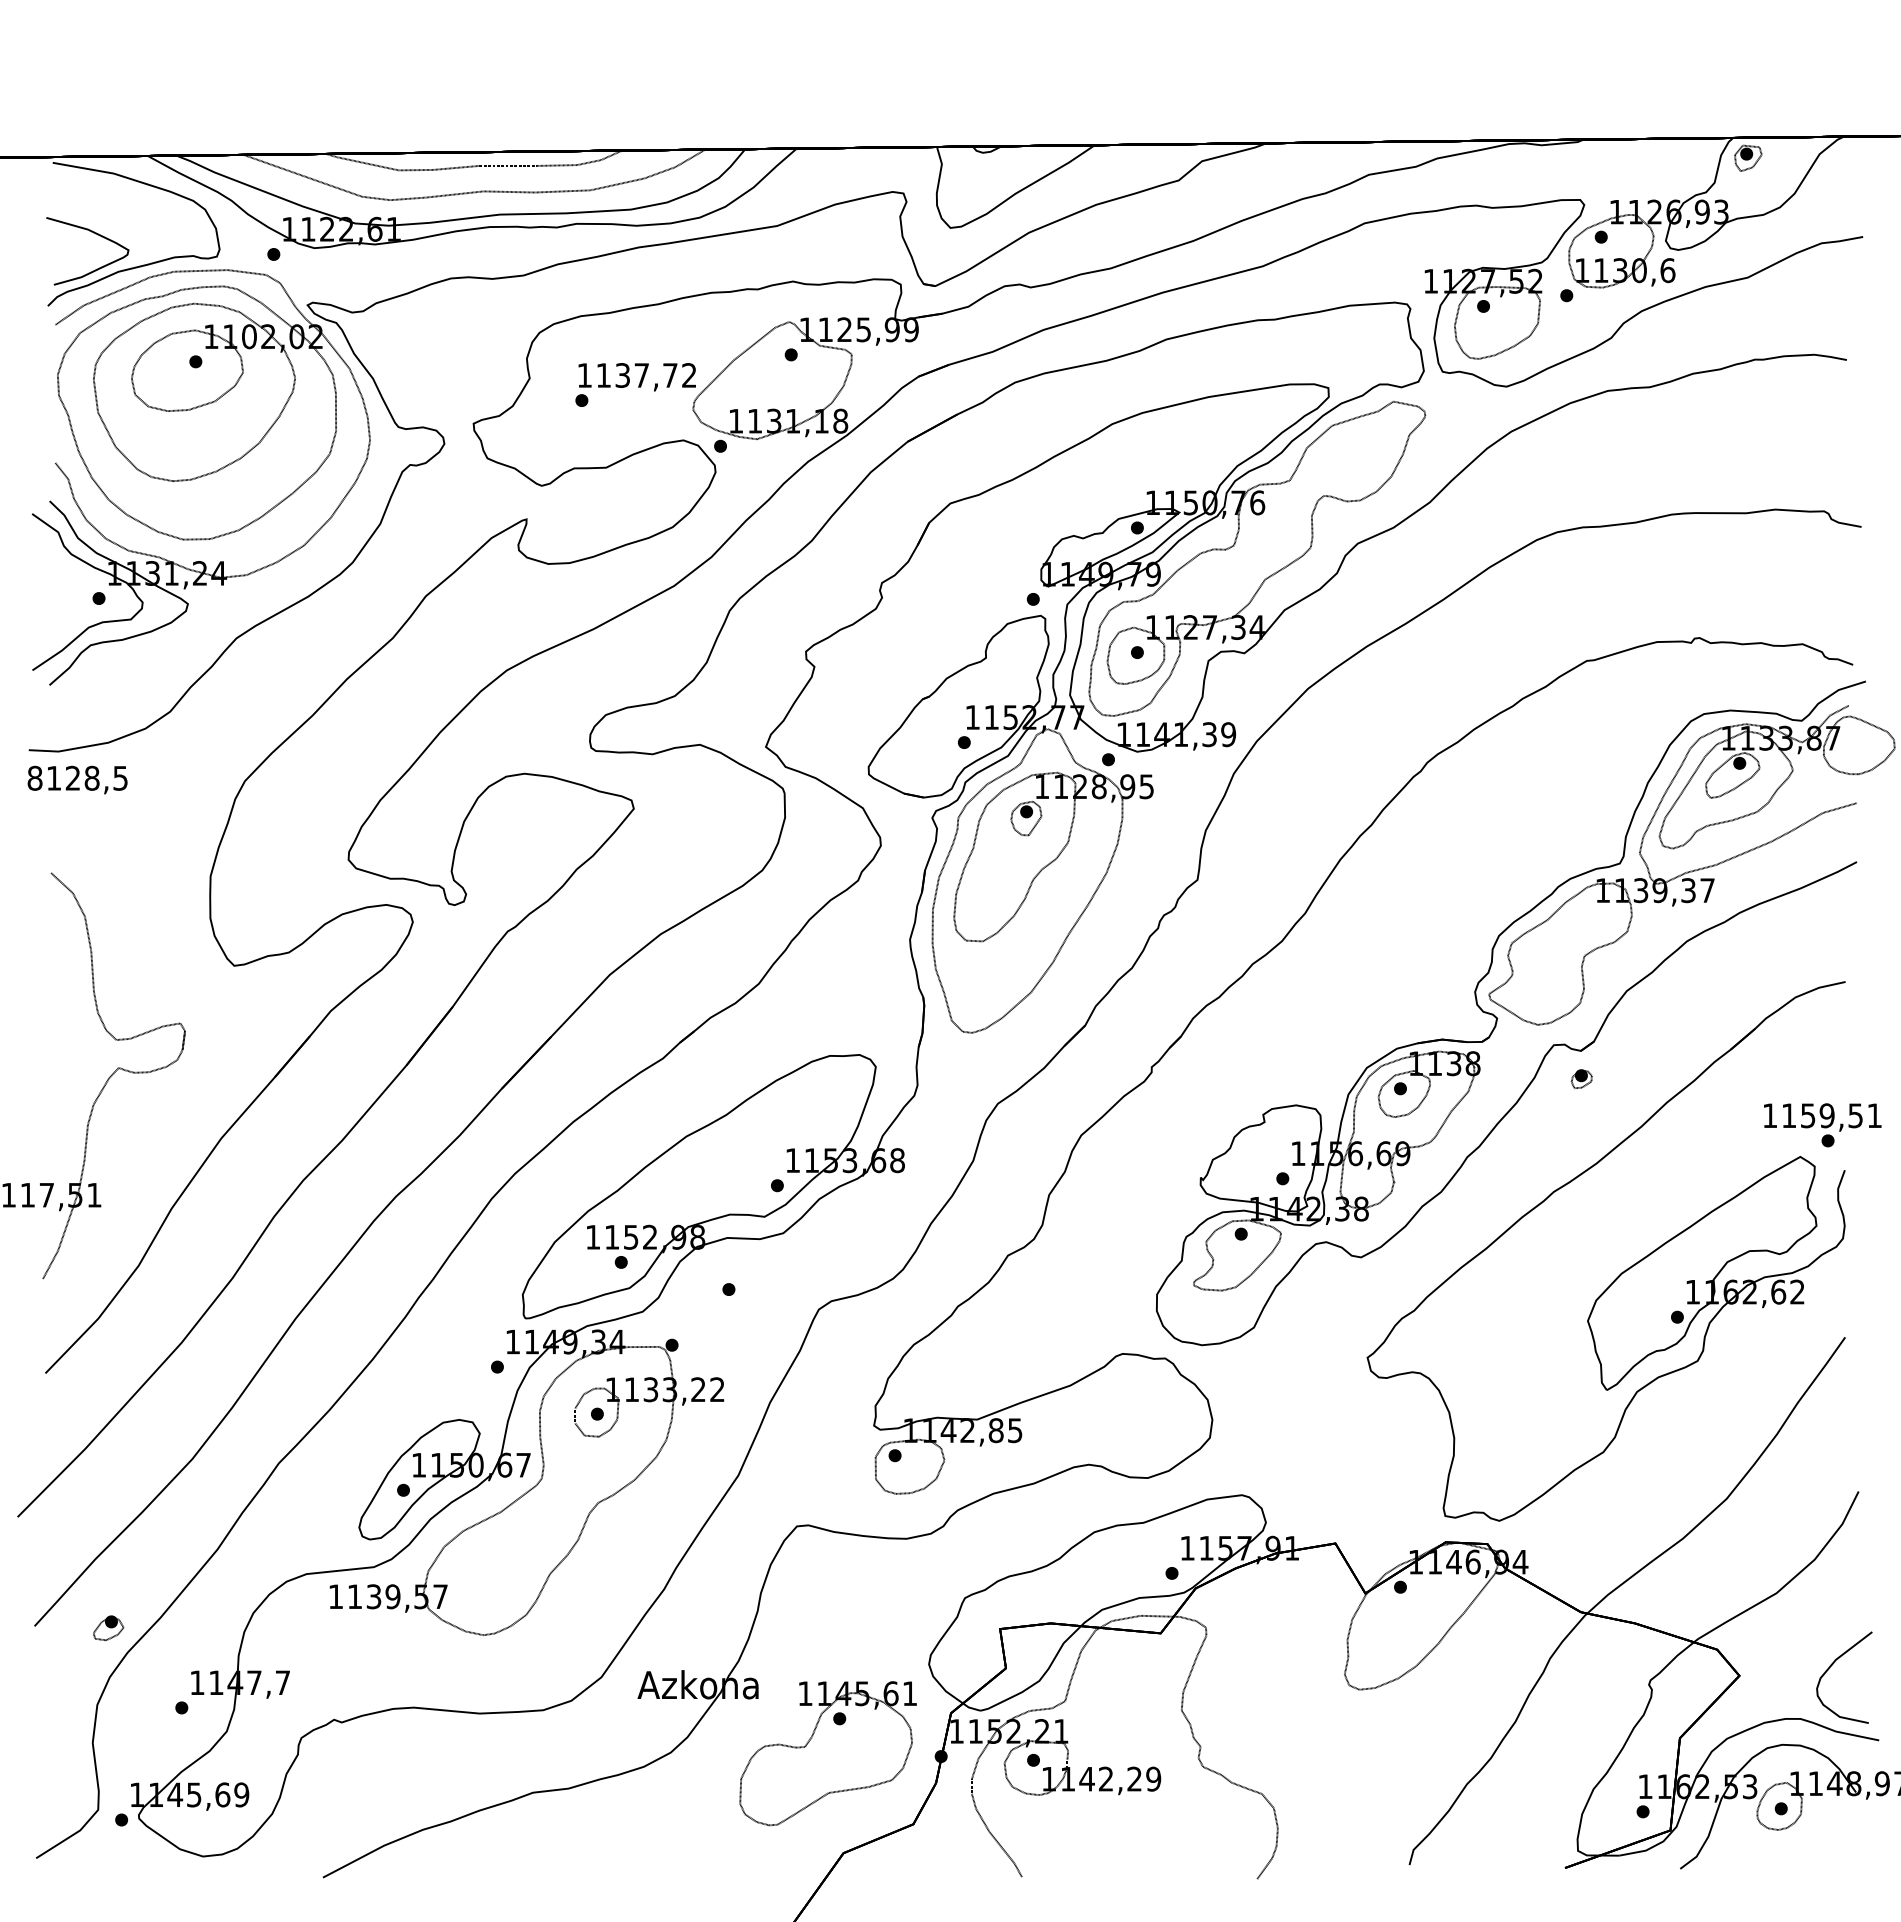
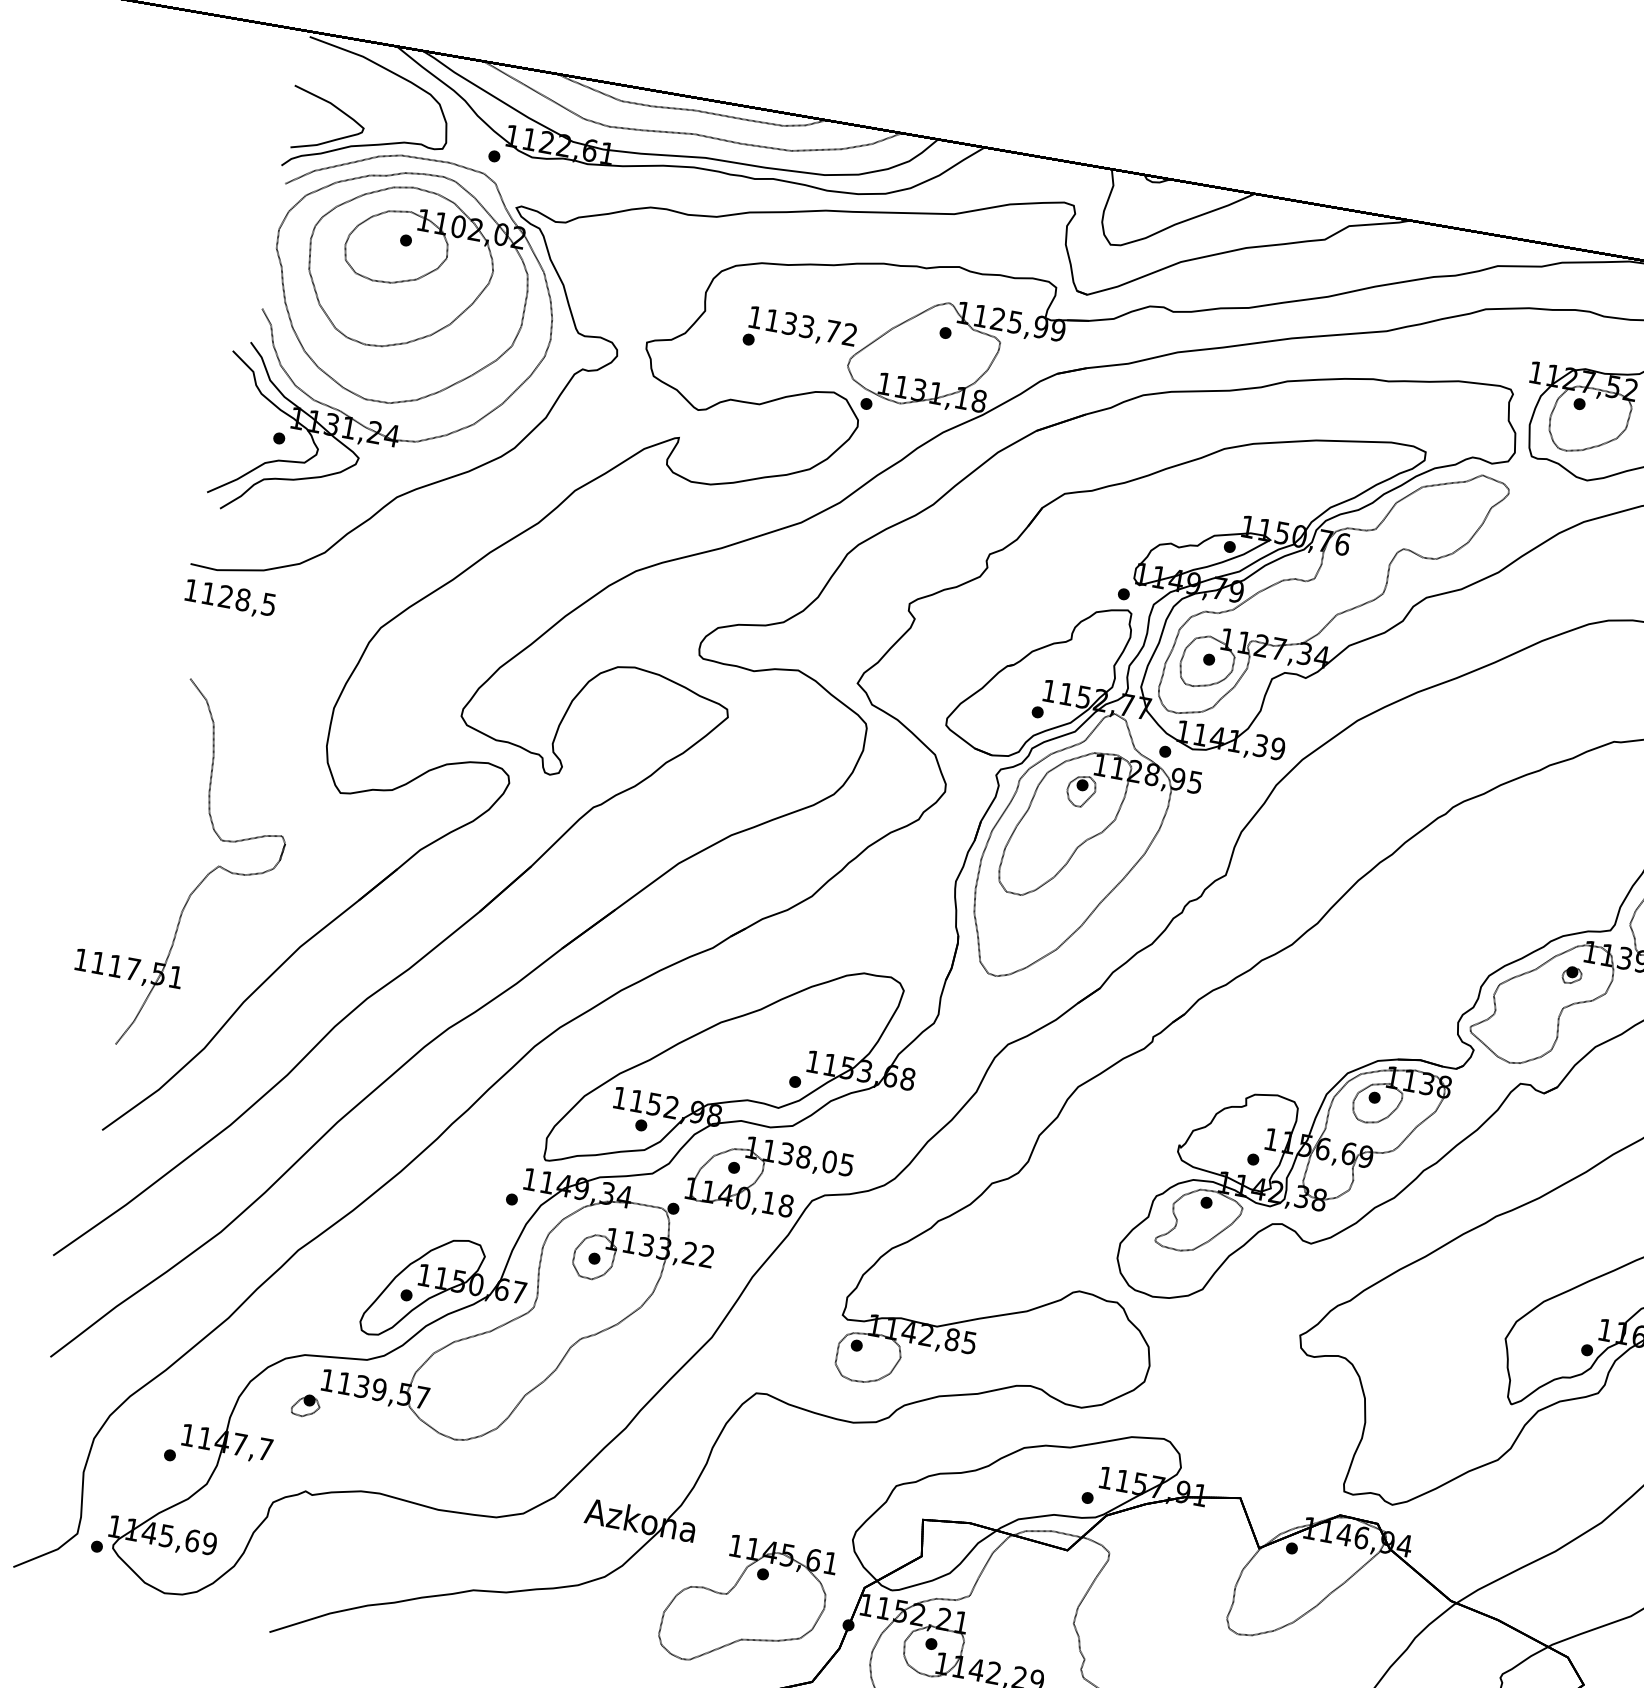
text: (641, 375) -> (806, 326), 1137,72 -> 1133,72
text: (34, 777) -> (191, 589), 8128,5 -> 1128,5
part: (1581, 1078) -> (1571, 974), moved
part: (760, 1290) -> (762, 1173), added
part: (108, 1628) -> (305, 1406), moved

